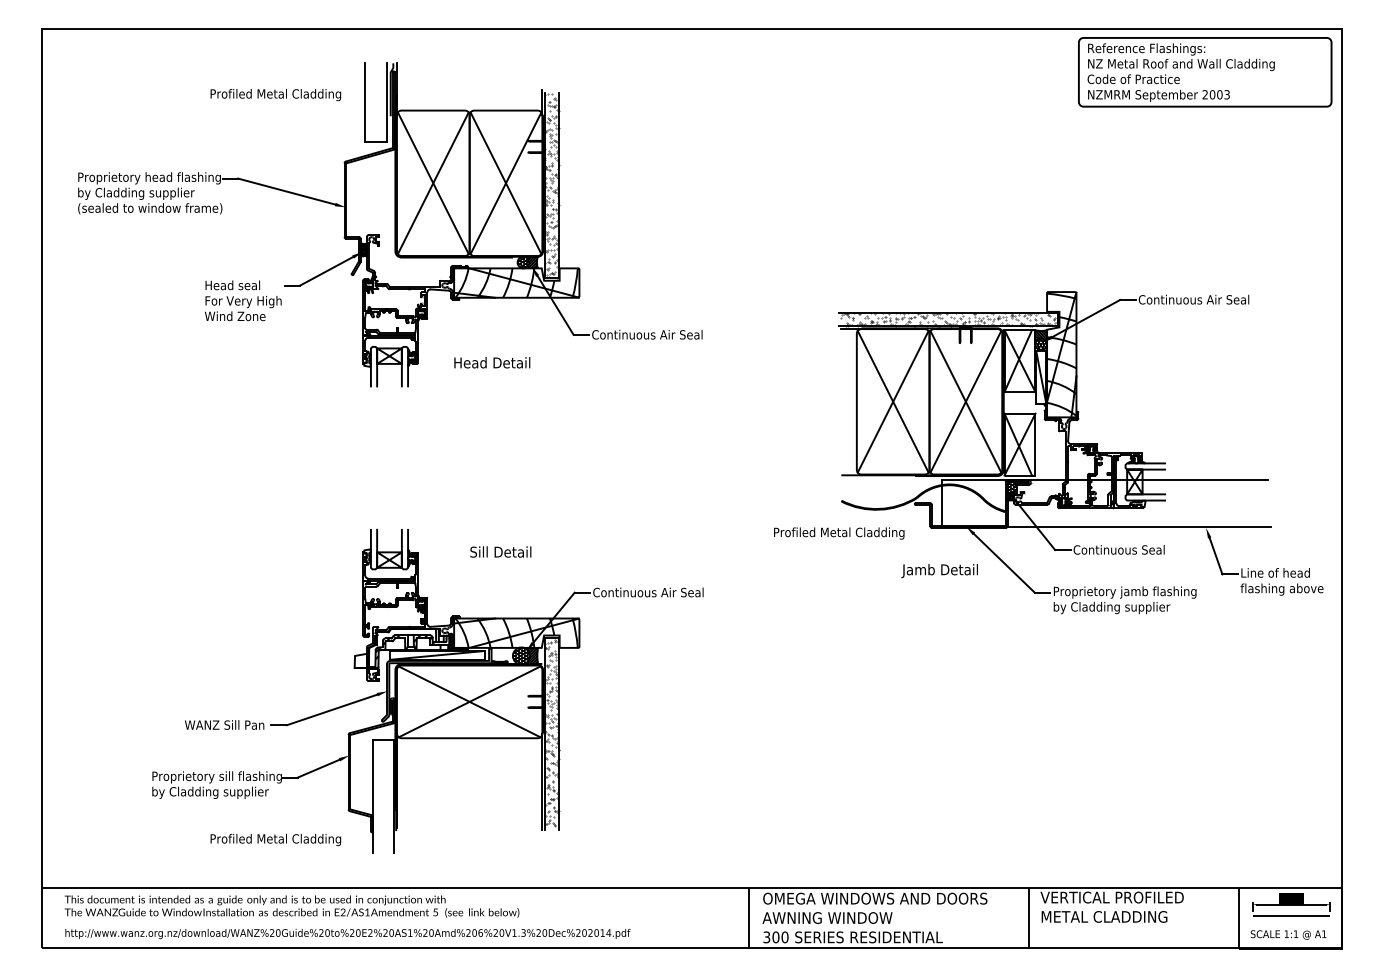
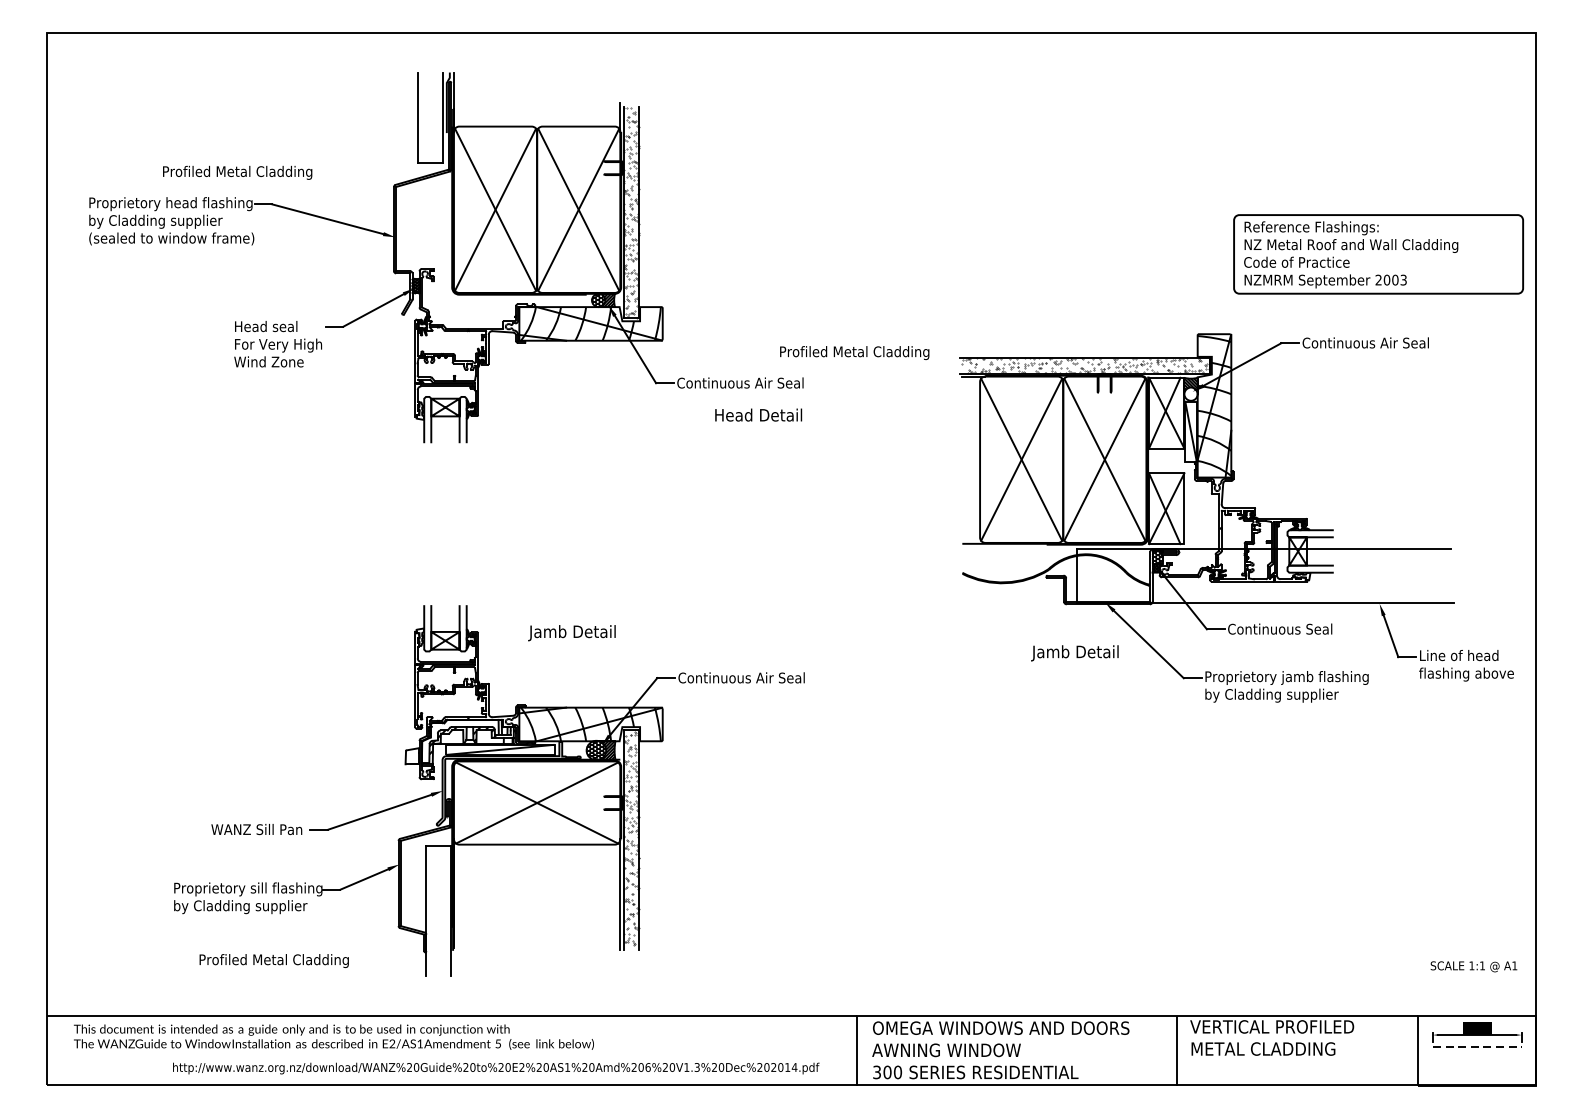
part: (1205, 72) -> (1378, 254), moved
text: (275, 95) -> (237, 173), moved
hatch: (1041, 344) -> (1191, 394), removed
text: (492, 362) -> (758, 414), moved
text: (839, 533) -> (854, 353), moved
text: (499, 553) -> (571, 633), Sill Detail -> Jamb Detail
text: (275, 839) -> (273, 960), moved
line: (1291, 915) -> (1477, 1047), solid -> dashed
text: (347, 933) -> (495, 1068), moved
text: (1288, 934) -> (1473, 966), moved

